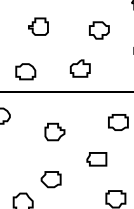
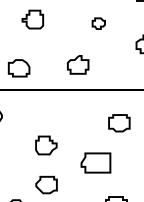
part: (99, 30) -> (98, 23), size x0.6
part: (54, 131) -> (45, 144), moved
part: (96, 159) -> (95, 163), size x1.4

